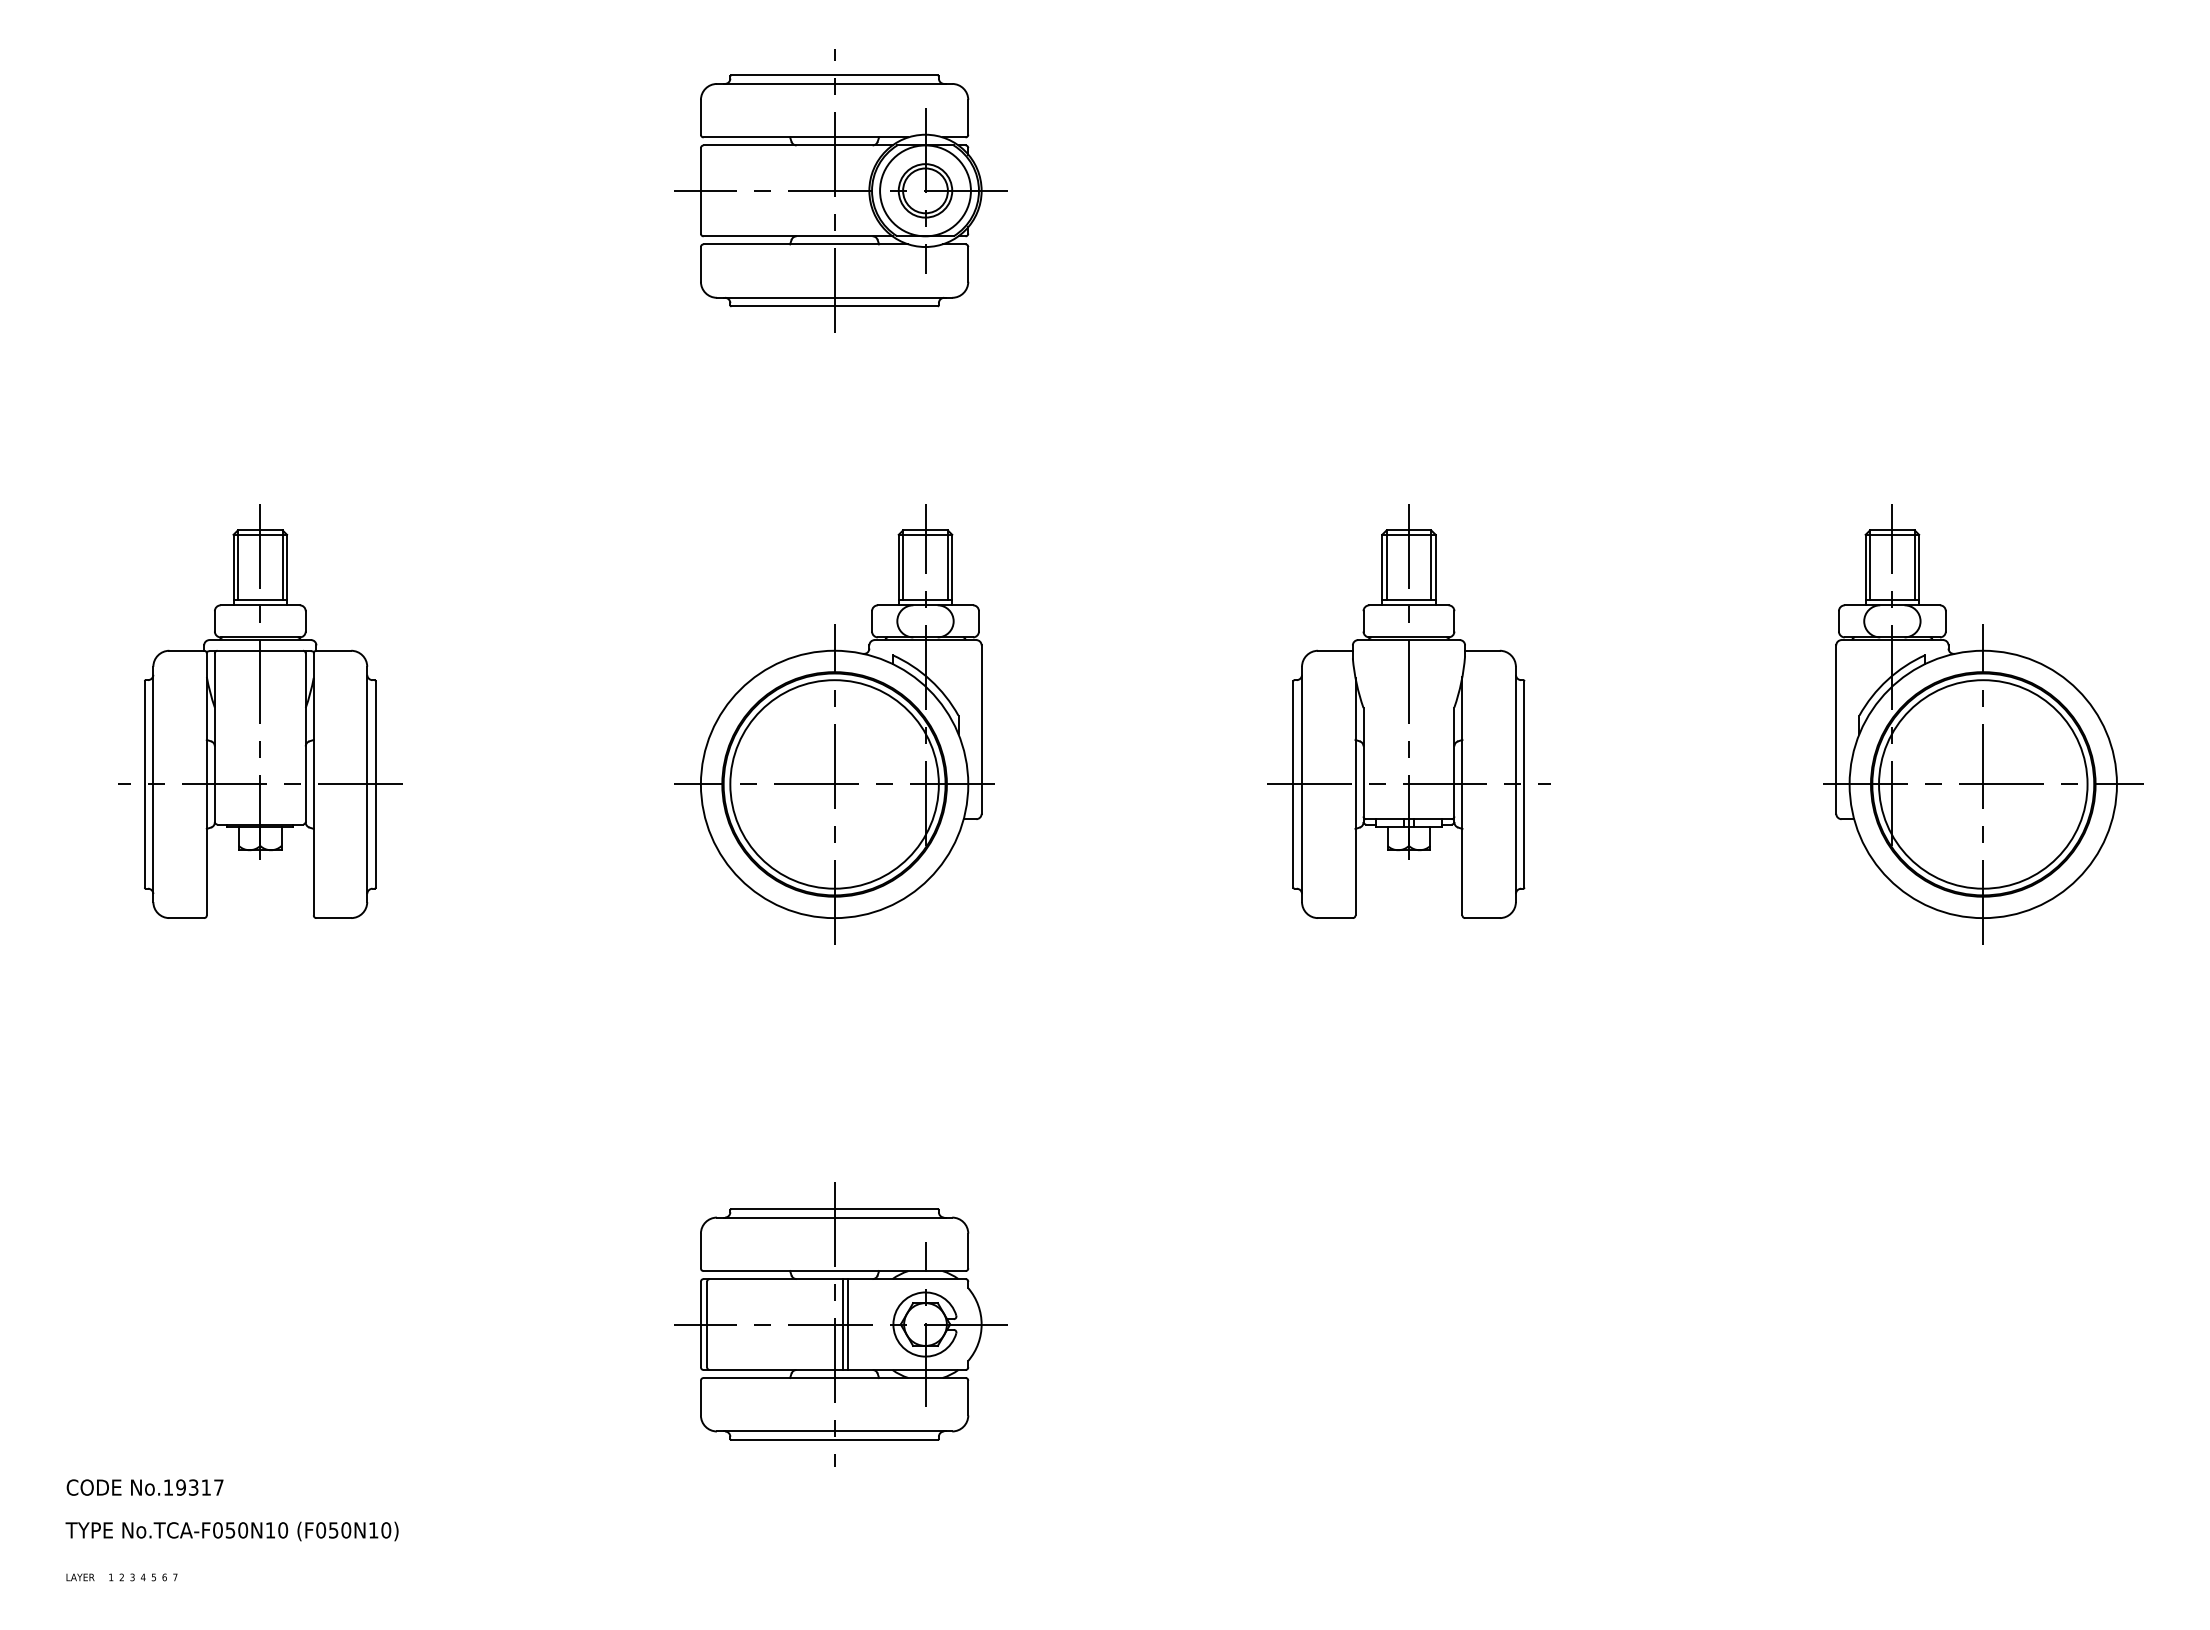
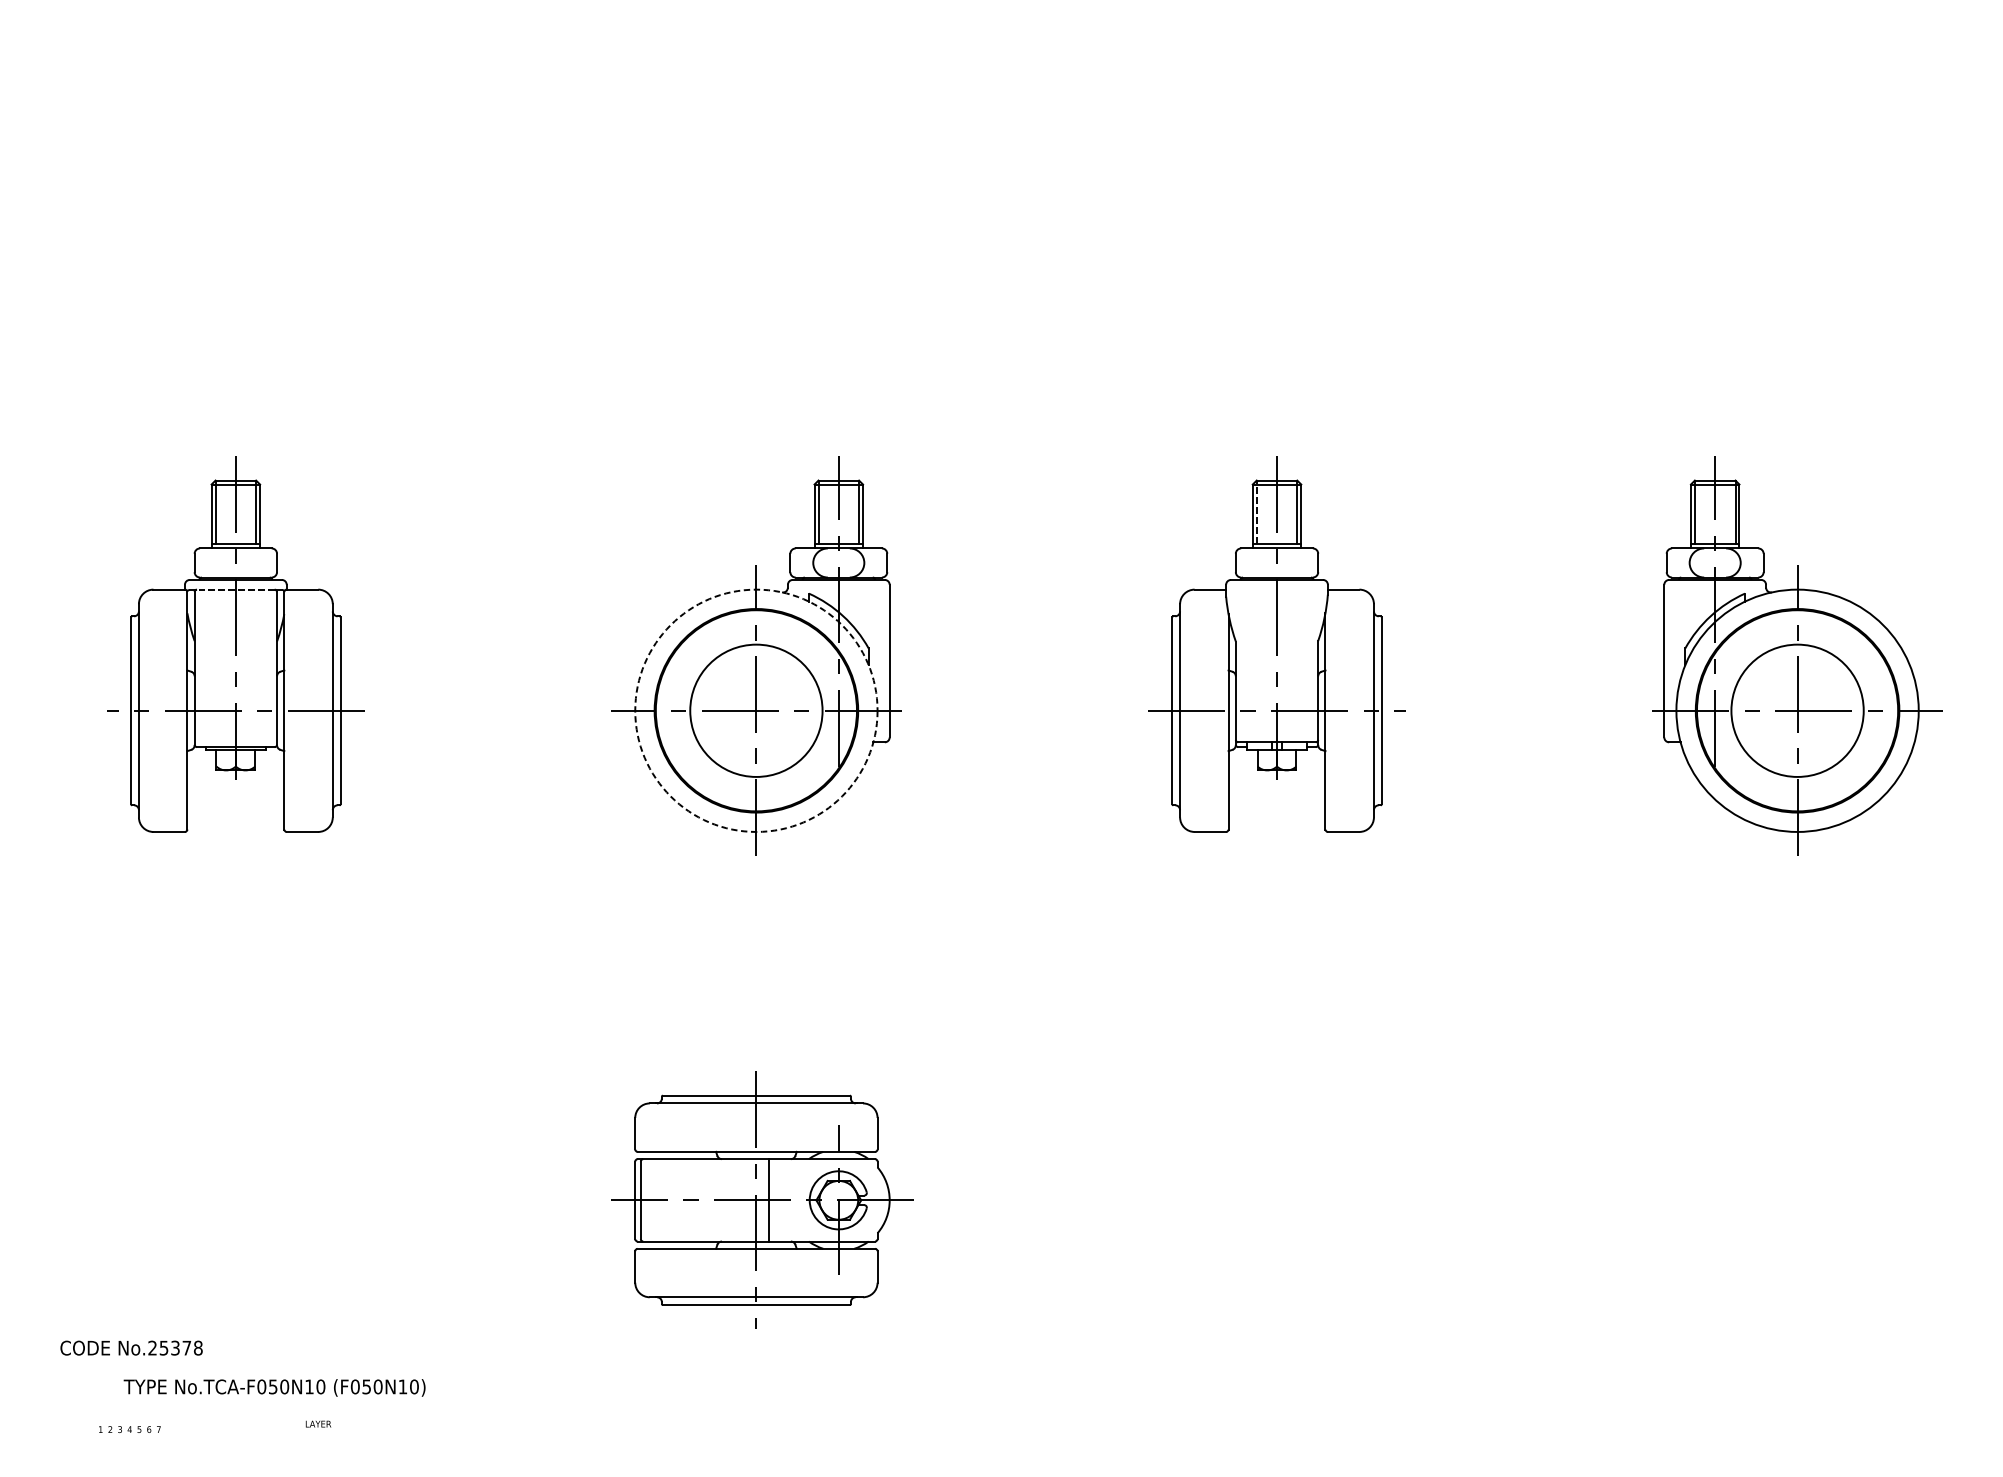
part: (840, 190) -> (761, 172), removed
line: (1386, 565) -> (1256, 512), solid -> dashed
line: (260, 650) -> (236, 589), solid -> dashed
circle: (834, 784) -> (756, 710), size x0.7
circle: (834, 784) -> (756, 710), solid -> dashed
circle: (1983, 784) -> (1797, 710), size x0.7
line: (842, 1324) -> (763, 1200), removed
text: (193, 1487) -> (175, 1348), No.19317 -> No.25378
text: (231, 1531) -> (274, 1387), moved
text: (80, 1577) -> (318, 1424), moved

